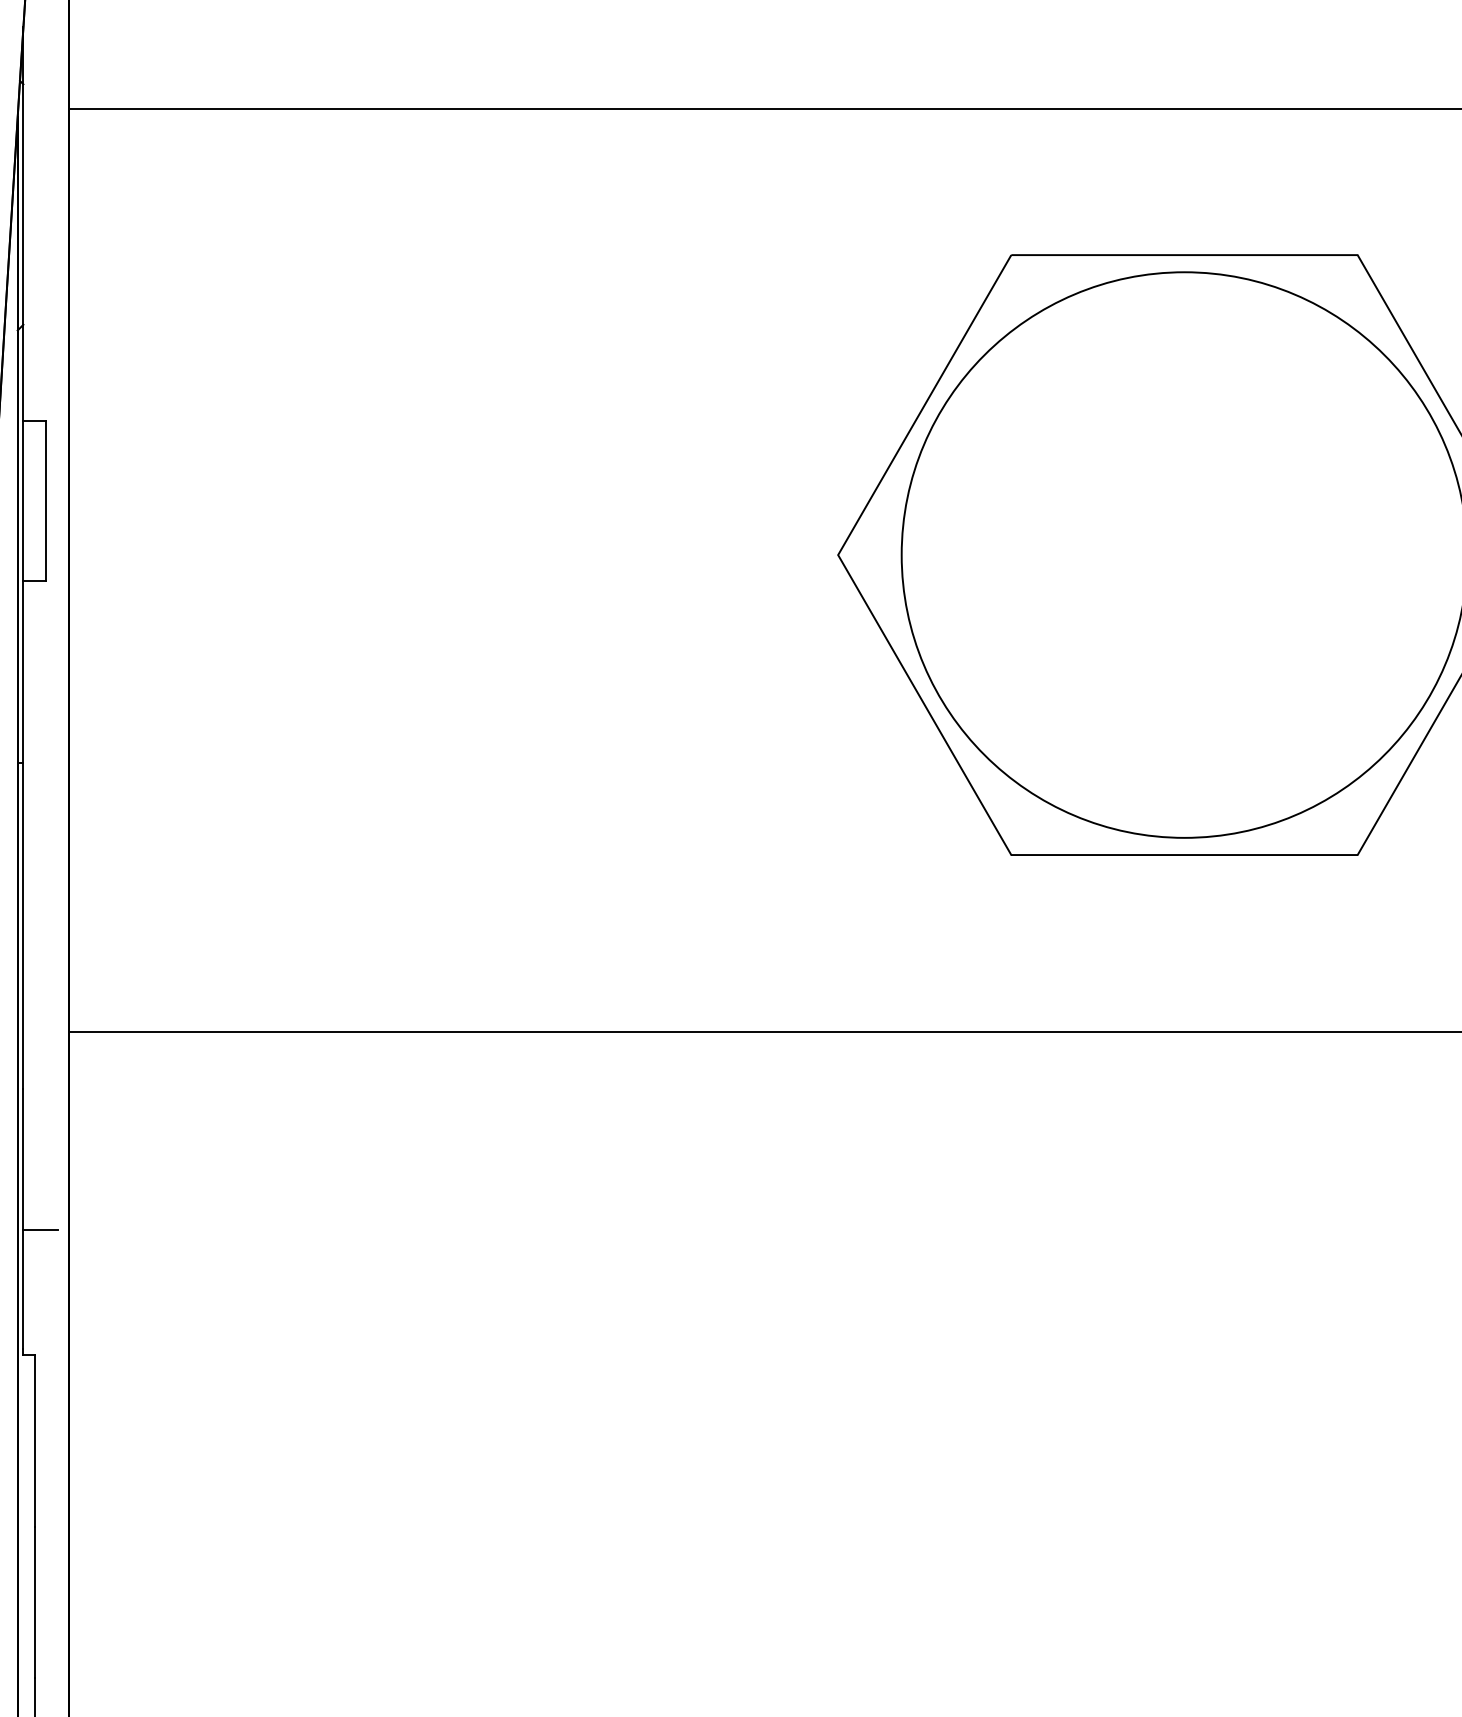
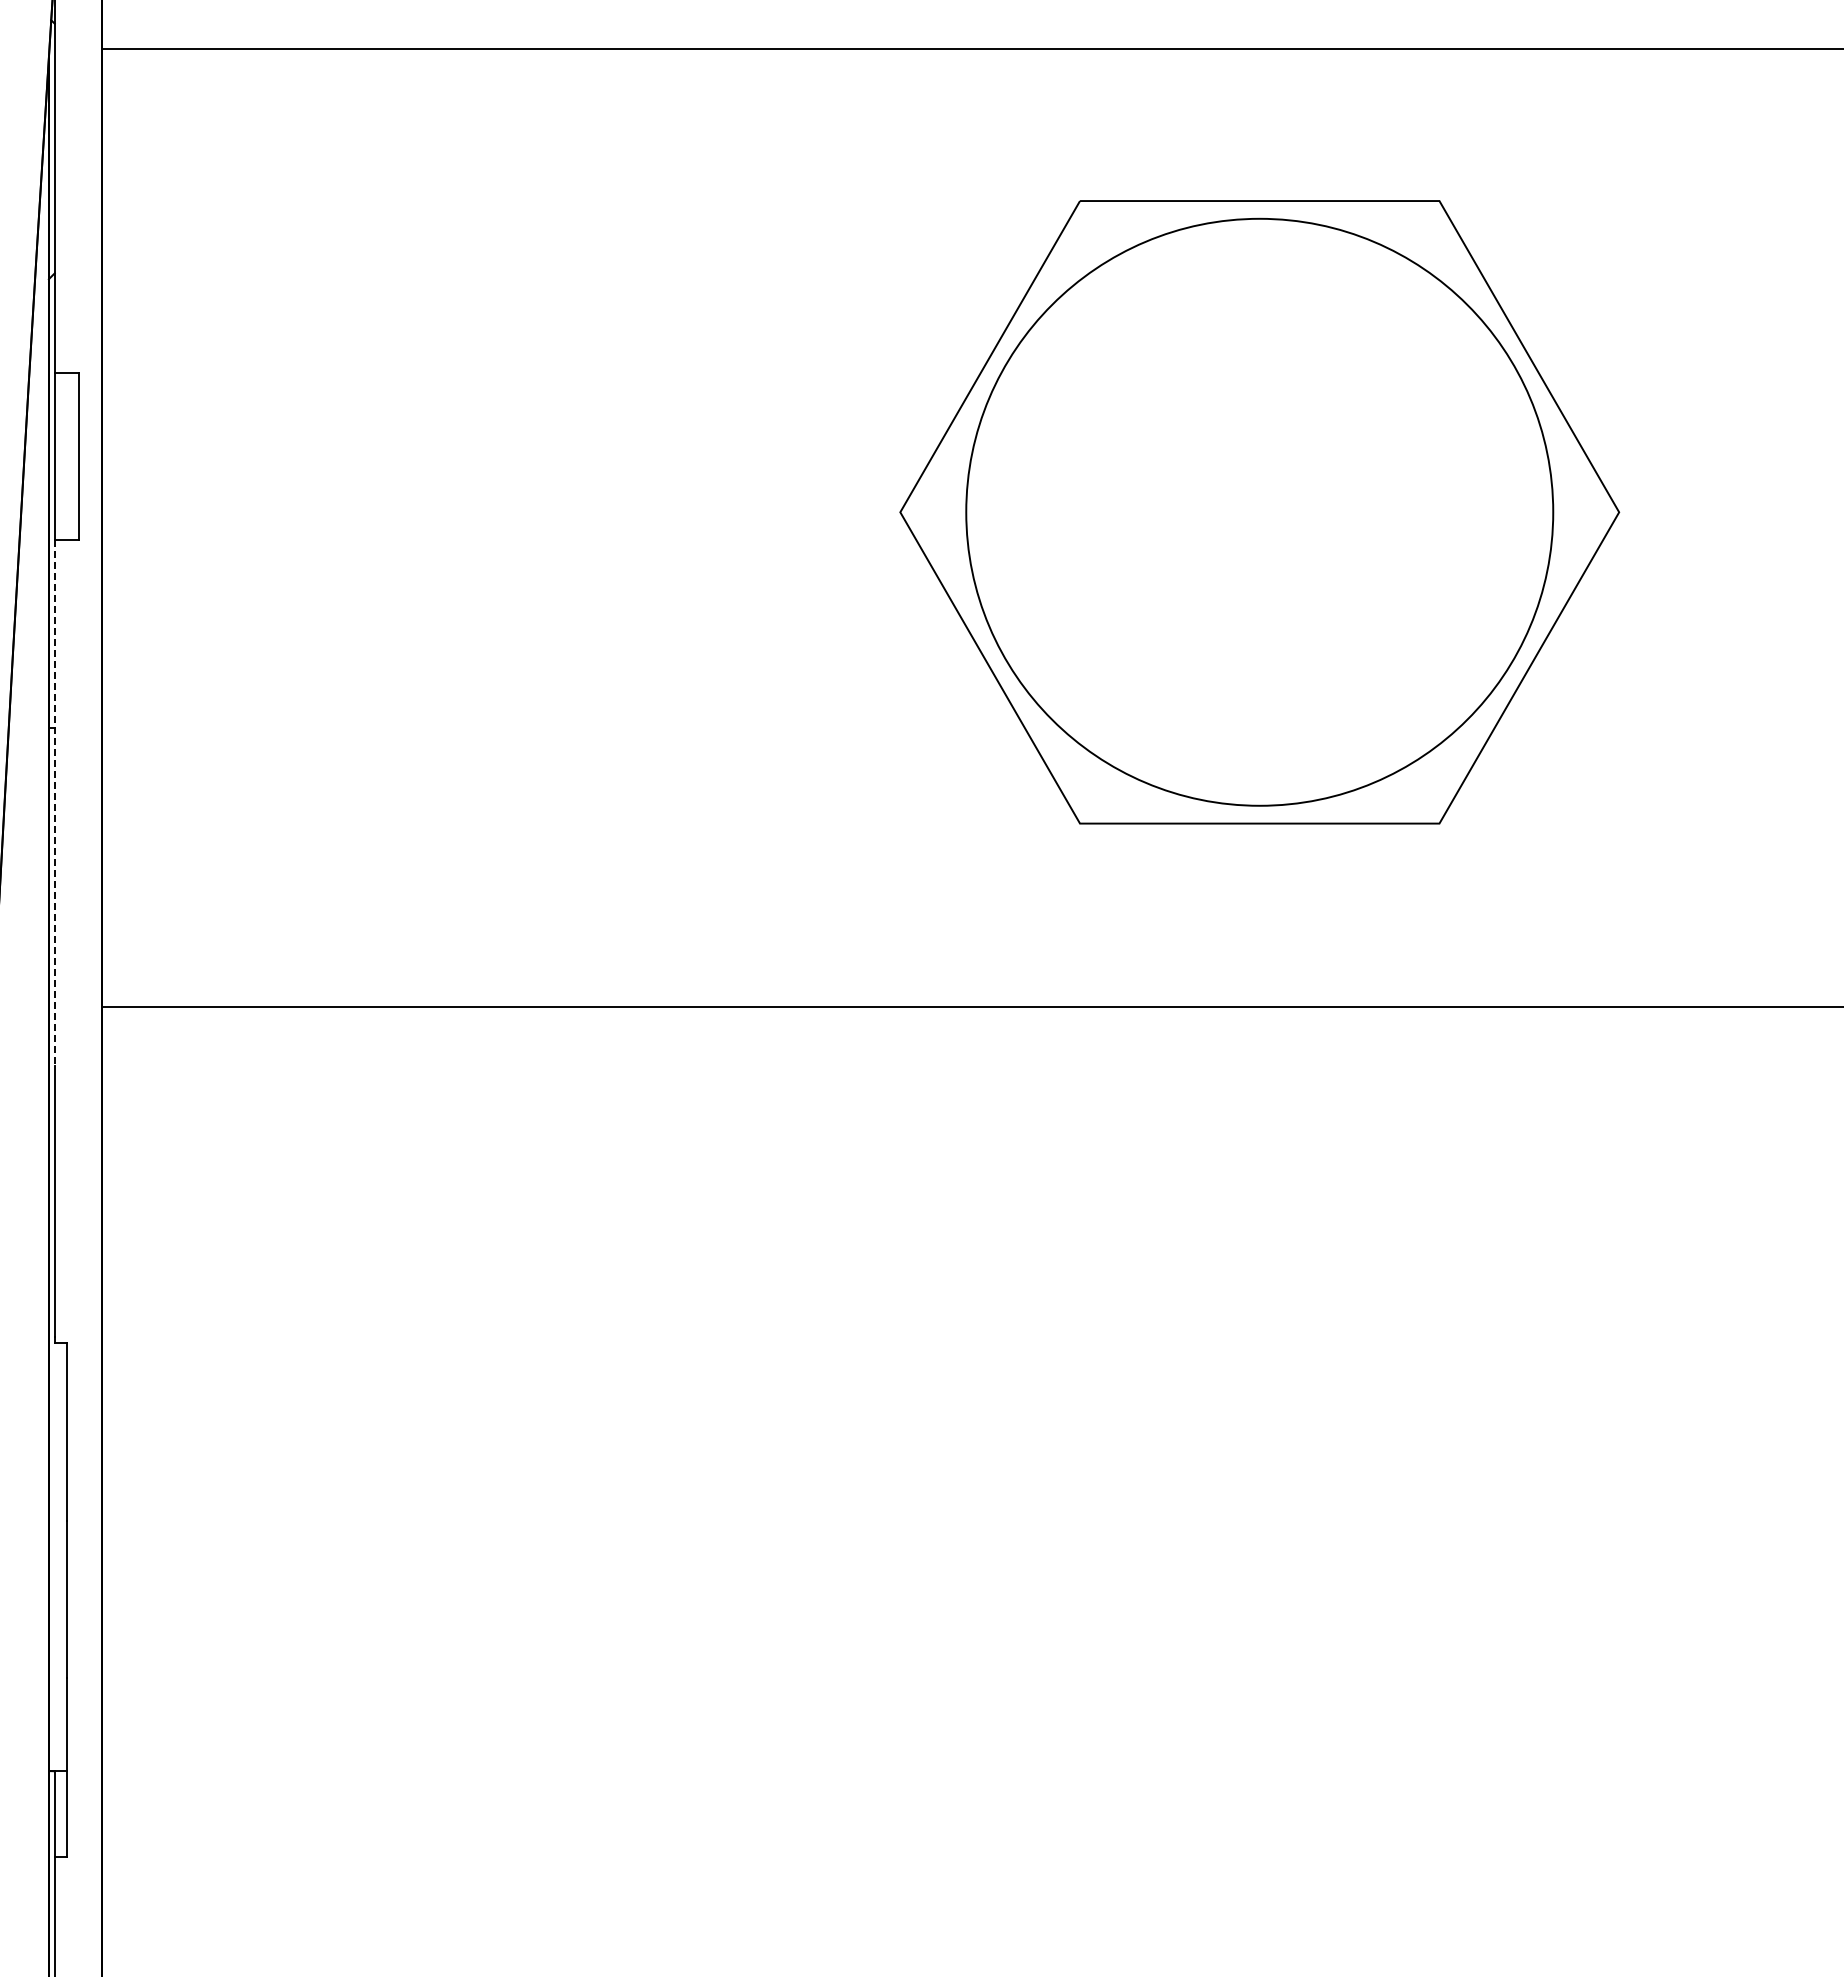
line: (23, 835) -> (54, 803), solid -> dashed
line: (40, 1229) -> (72, 1212), removed

